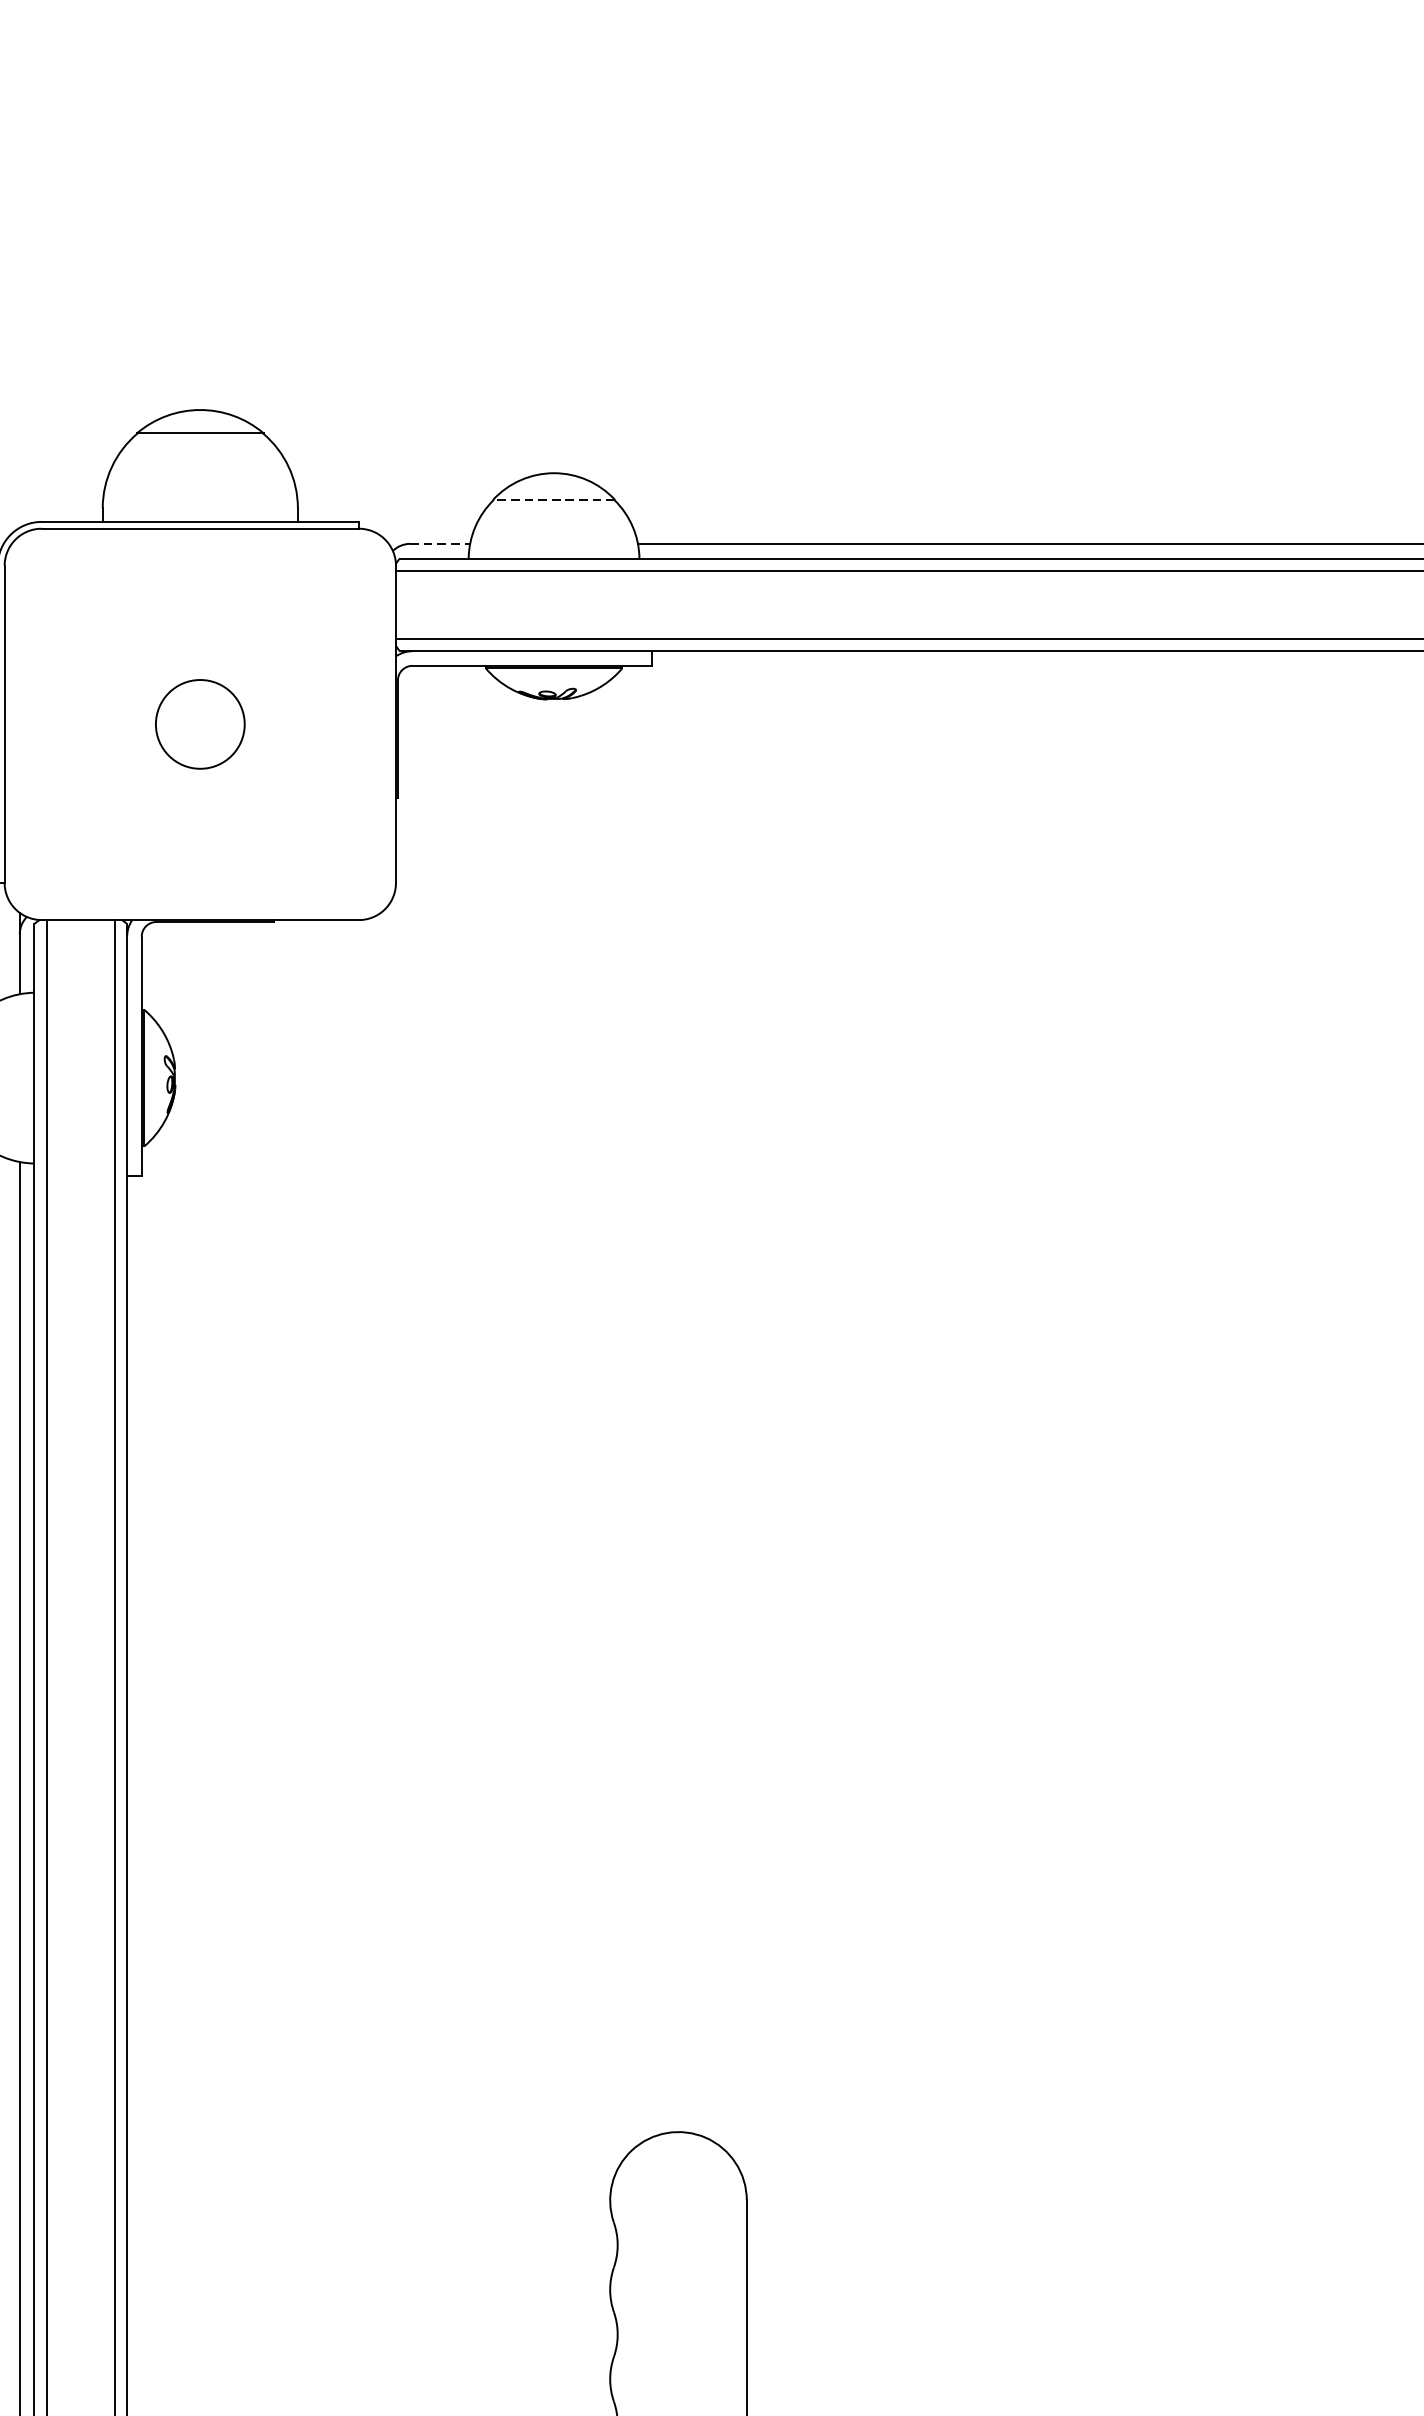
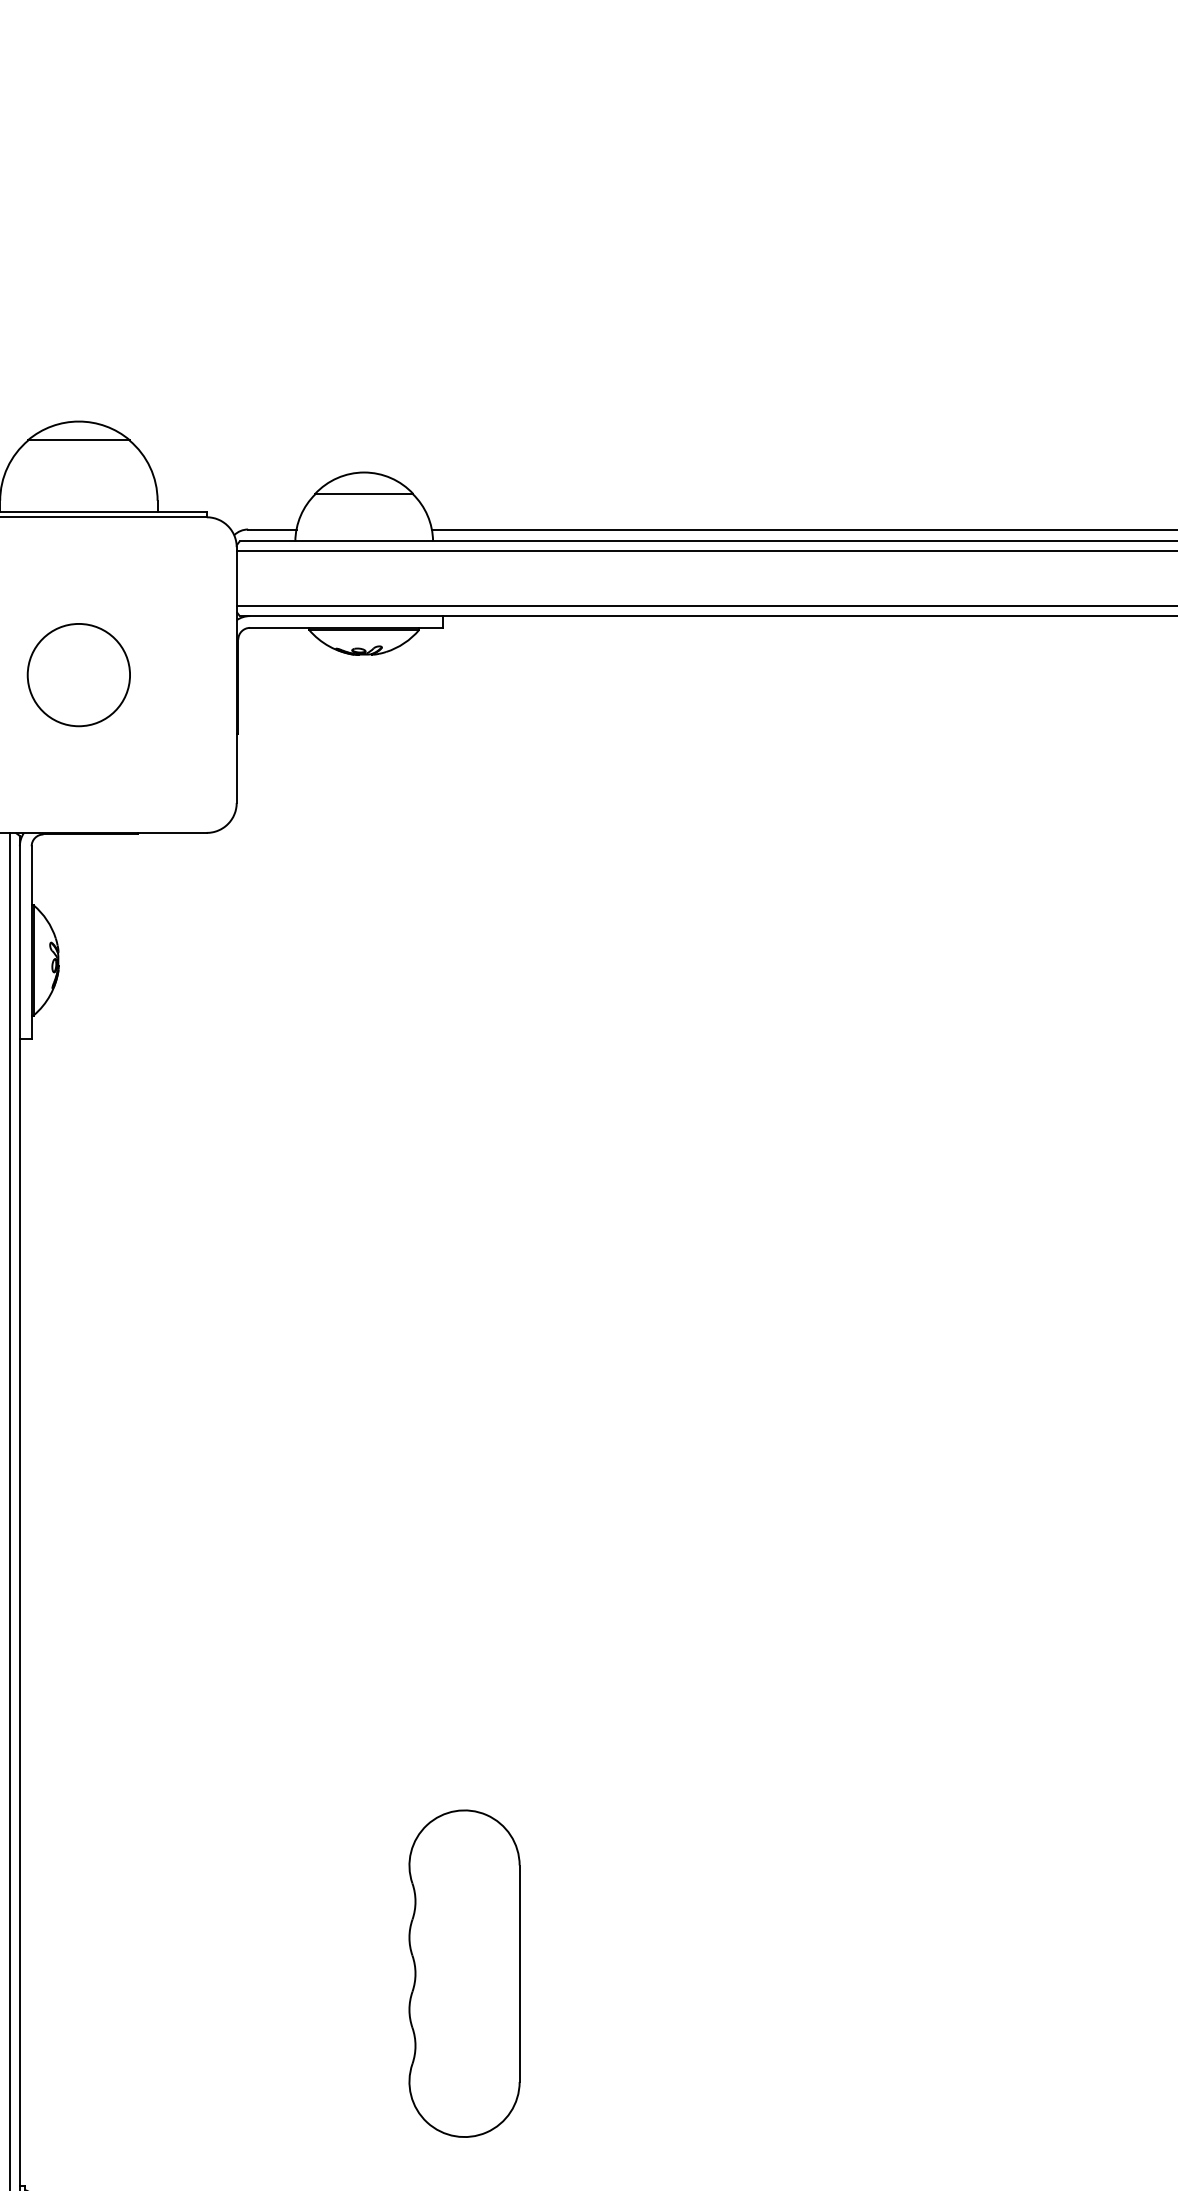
line: (553, 500) -> (363, 494), dashed -> solid
line: (440, 543) -> (272, 529), dashed -> solid
circle: (199, 723) -> (78, 674), size x1.43

